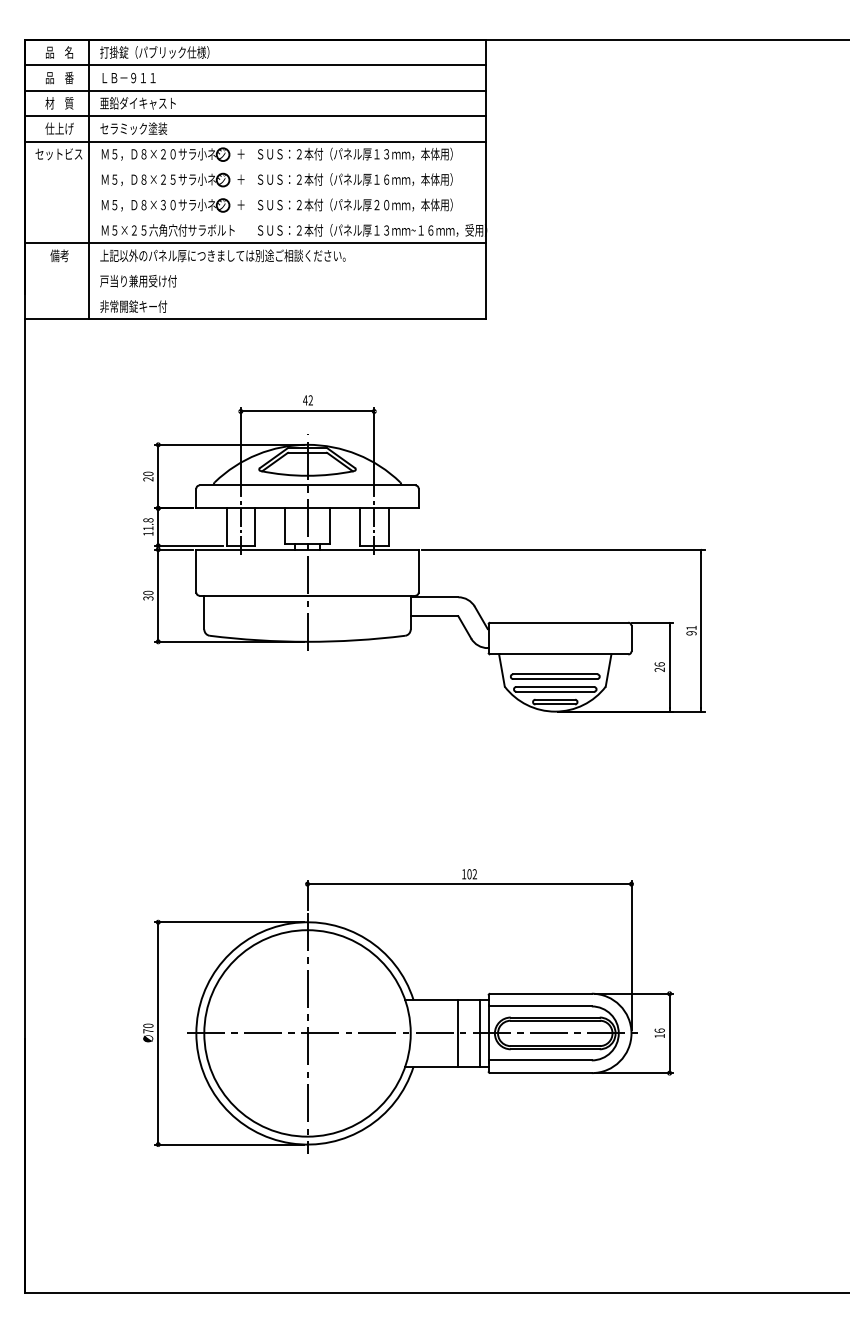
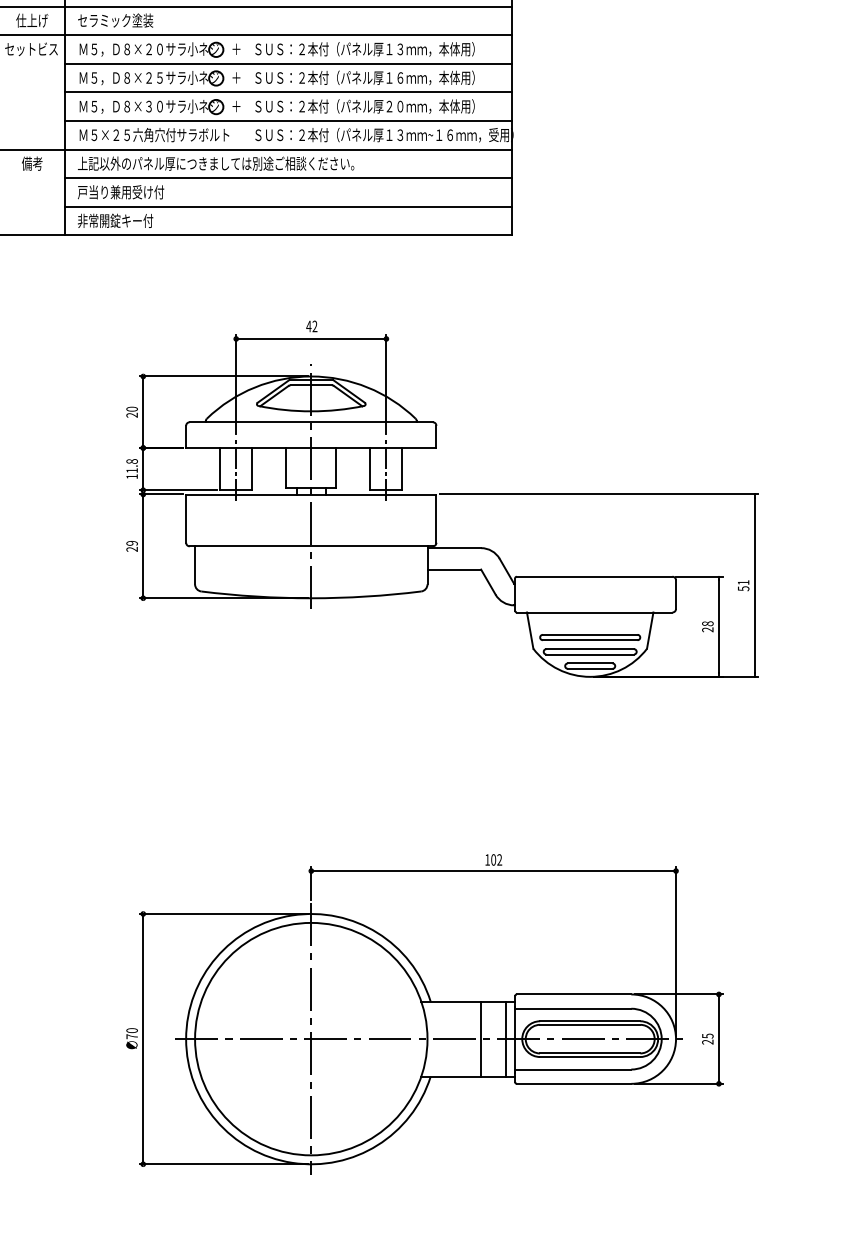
line: (286, 167) -> (287, 64), added
line: (286, 192) -> (287, 92), added
line: (286, 217) -> (287, 120), added
line: (286, 268) -> (287, 177), added
line: (286, 294) -> (287, 207), added
text: (148, 595) -> (132, 546), 30 -> 29
text: (691, 633) -> (743, 588), 91 -> 51
text: (659, 664) -> (707, 623), 26 -> 28
text: (659, 1033) -> (707, 1039), 16 -> 25

